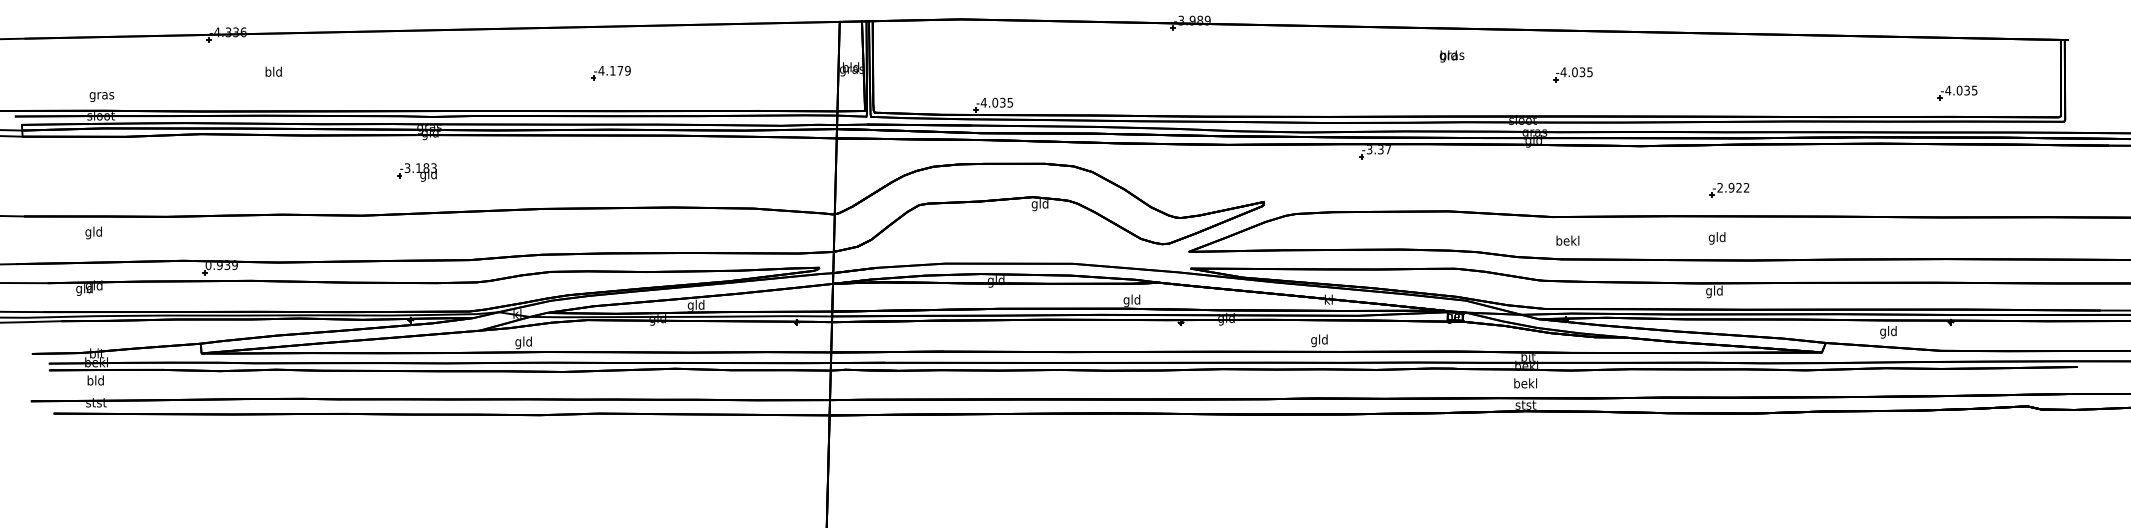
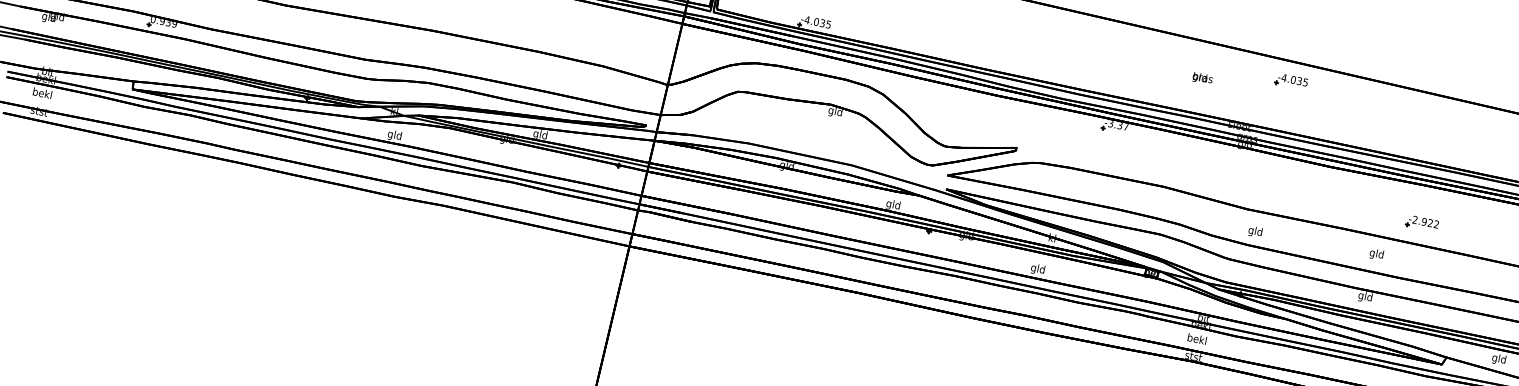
text: (1451, 56) -> (1202, 78), moved
part: (1572, 74) -> (1291, 81), moved
part: (1729, 190) -> (1422, 223), moved
text: (1567, 241) -> (1255, 231), bekl -> gld
text: (95, 380) -> (42, 93), bld -> bekl

